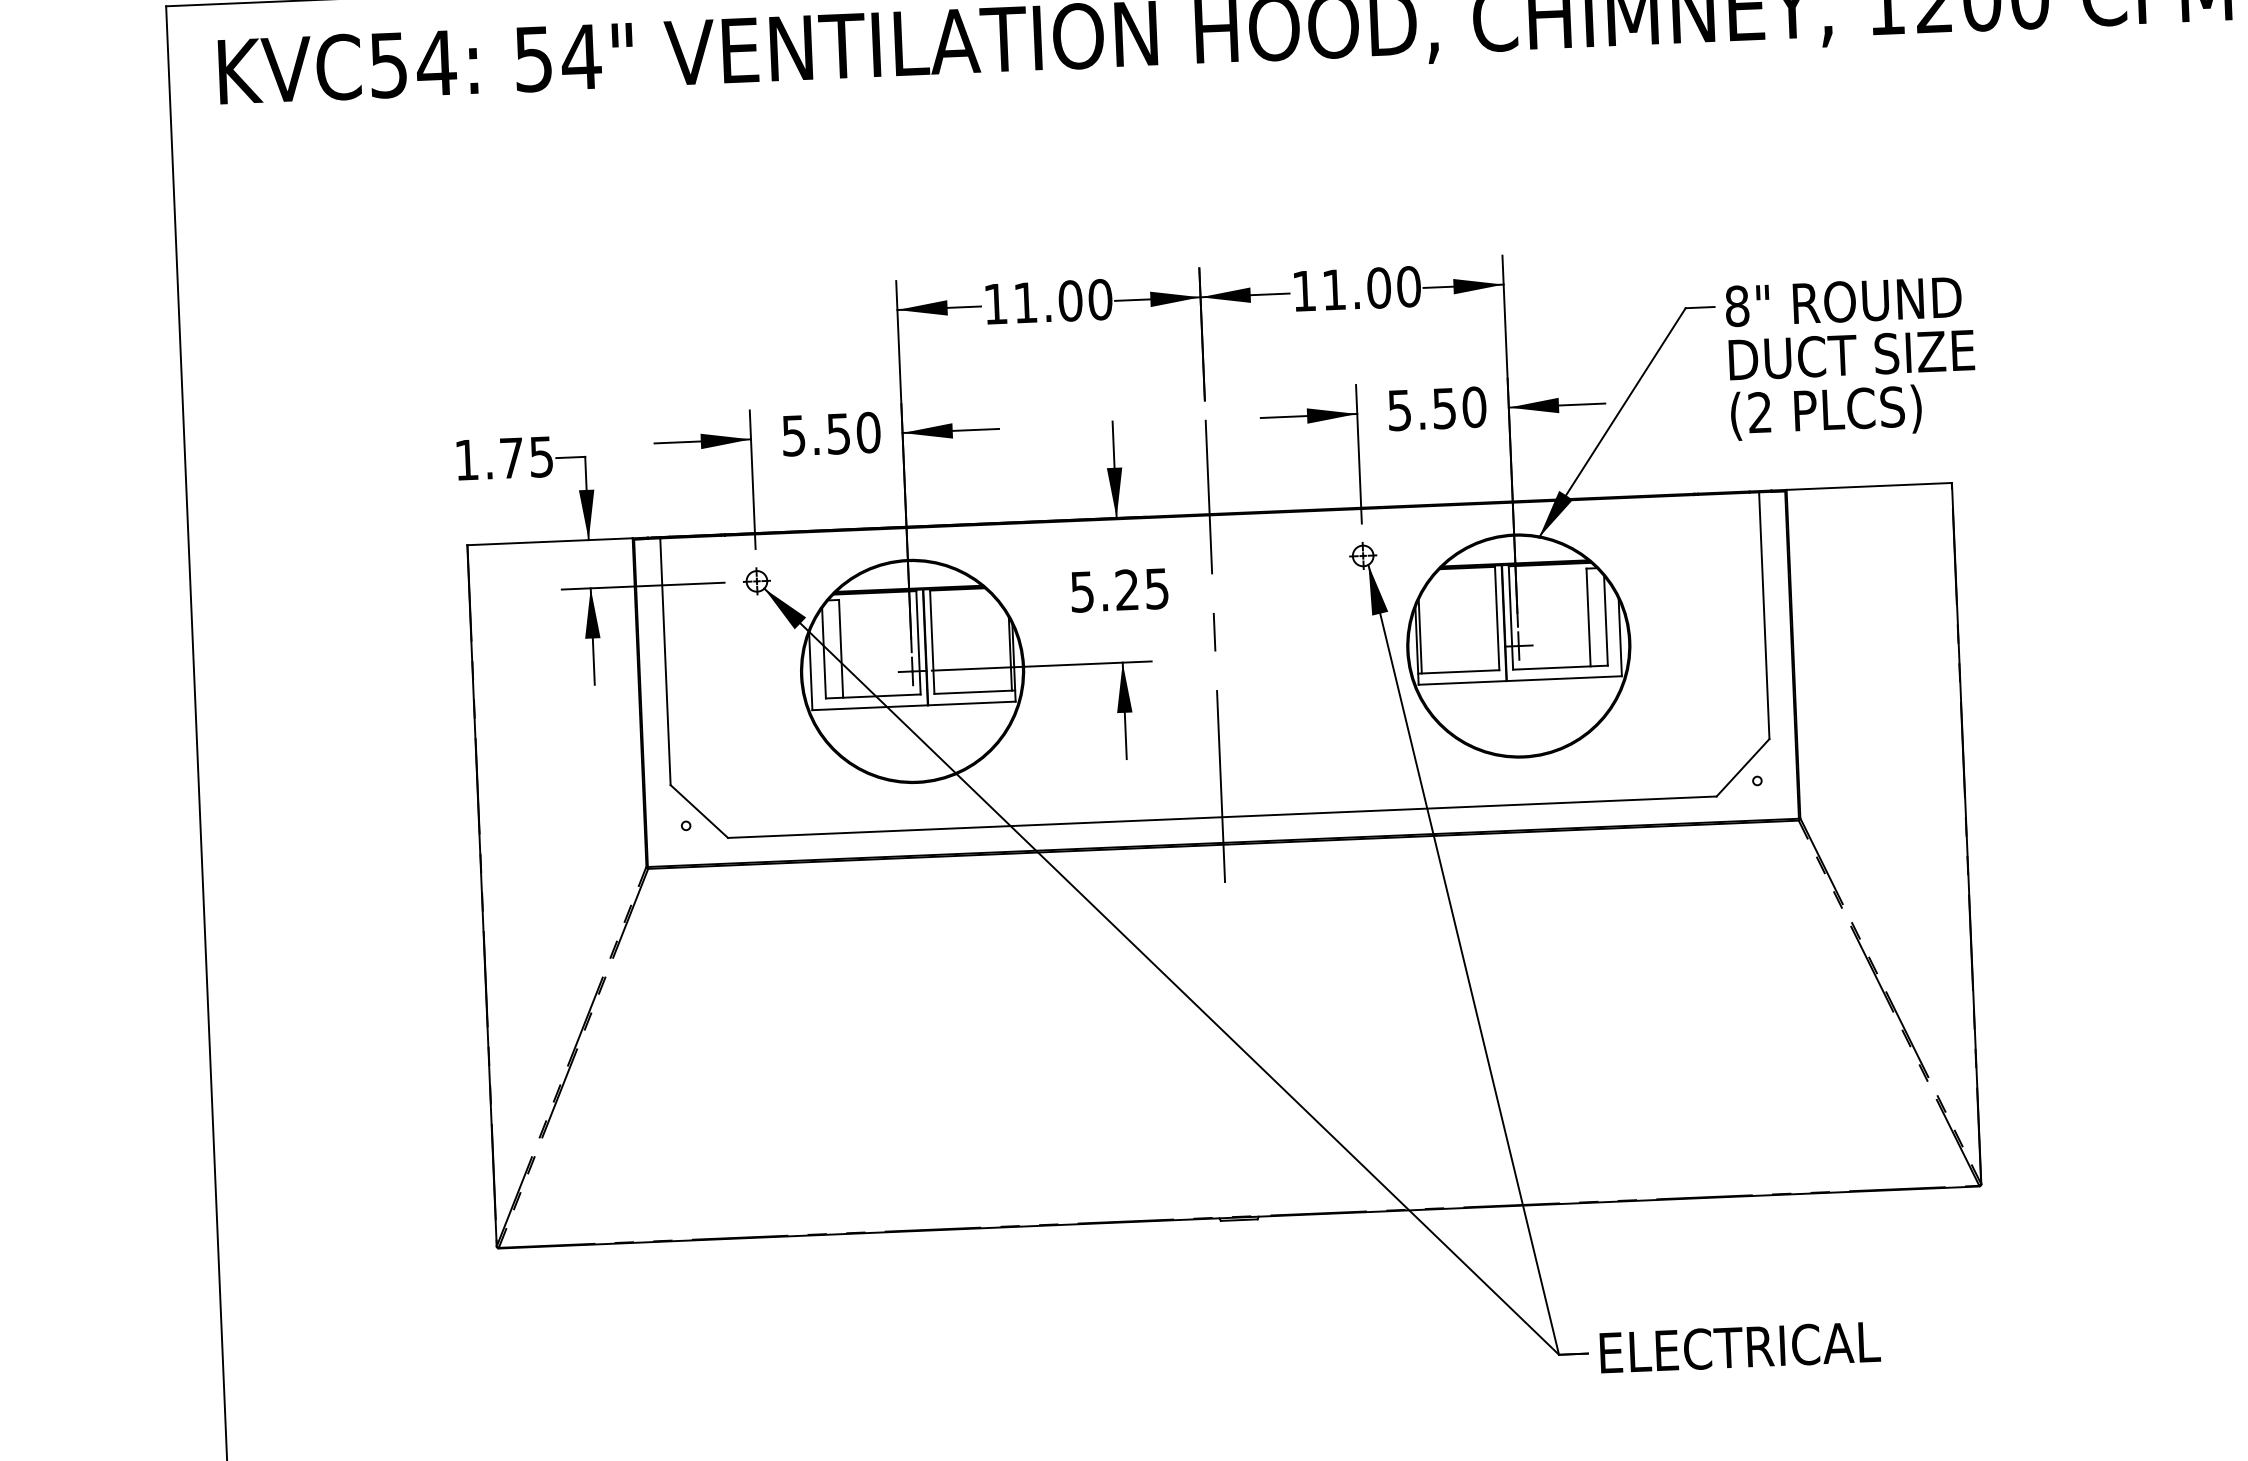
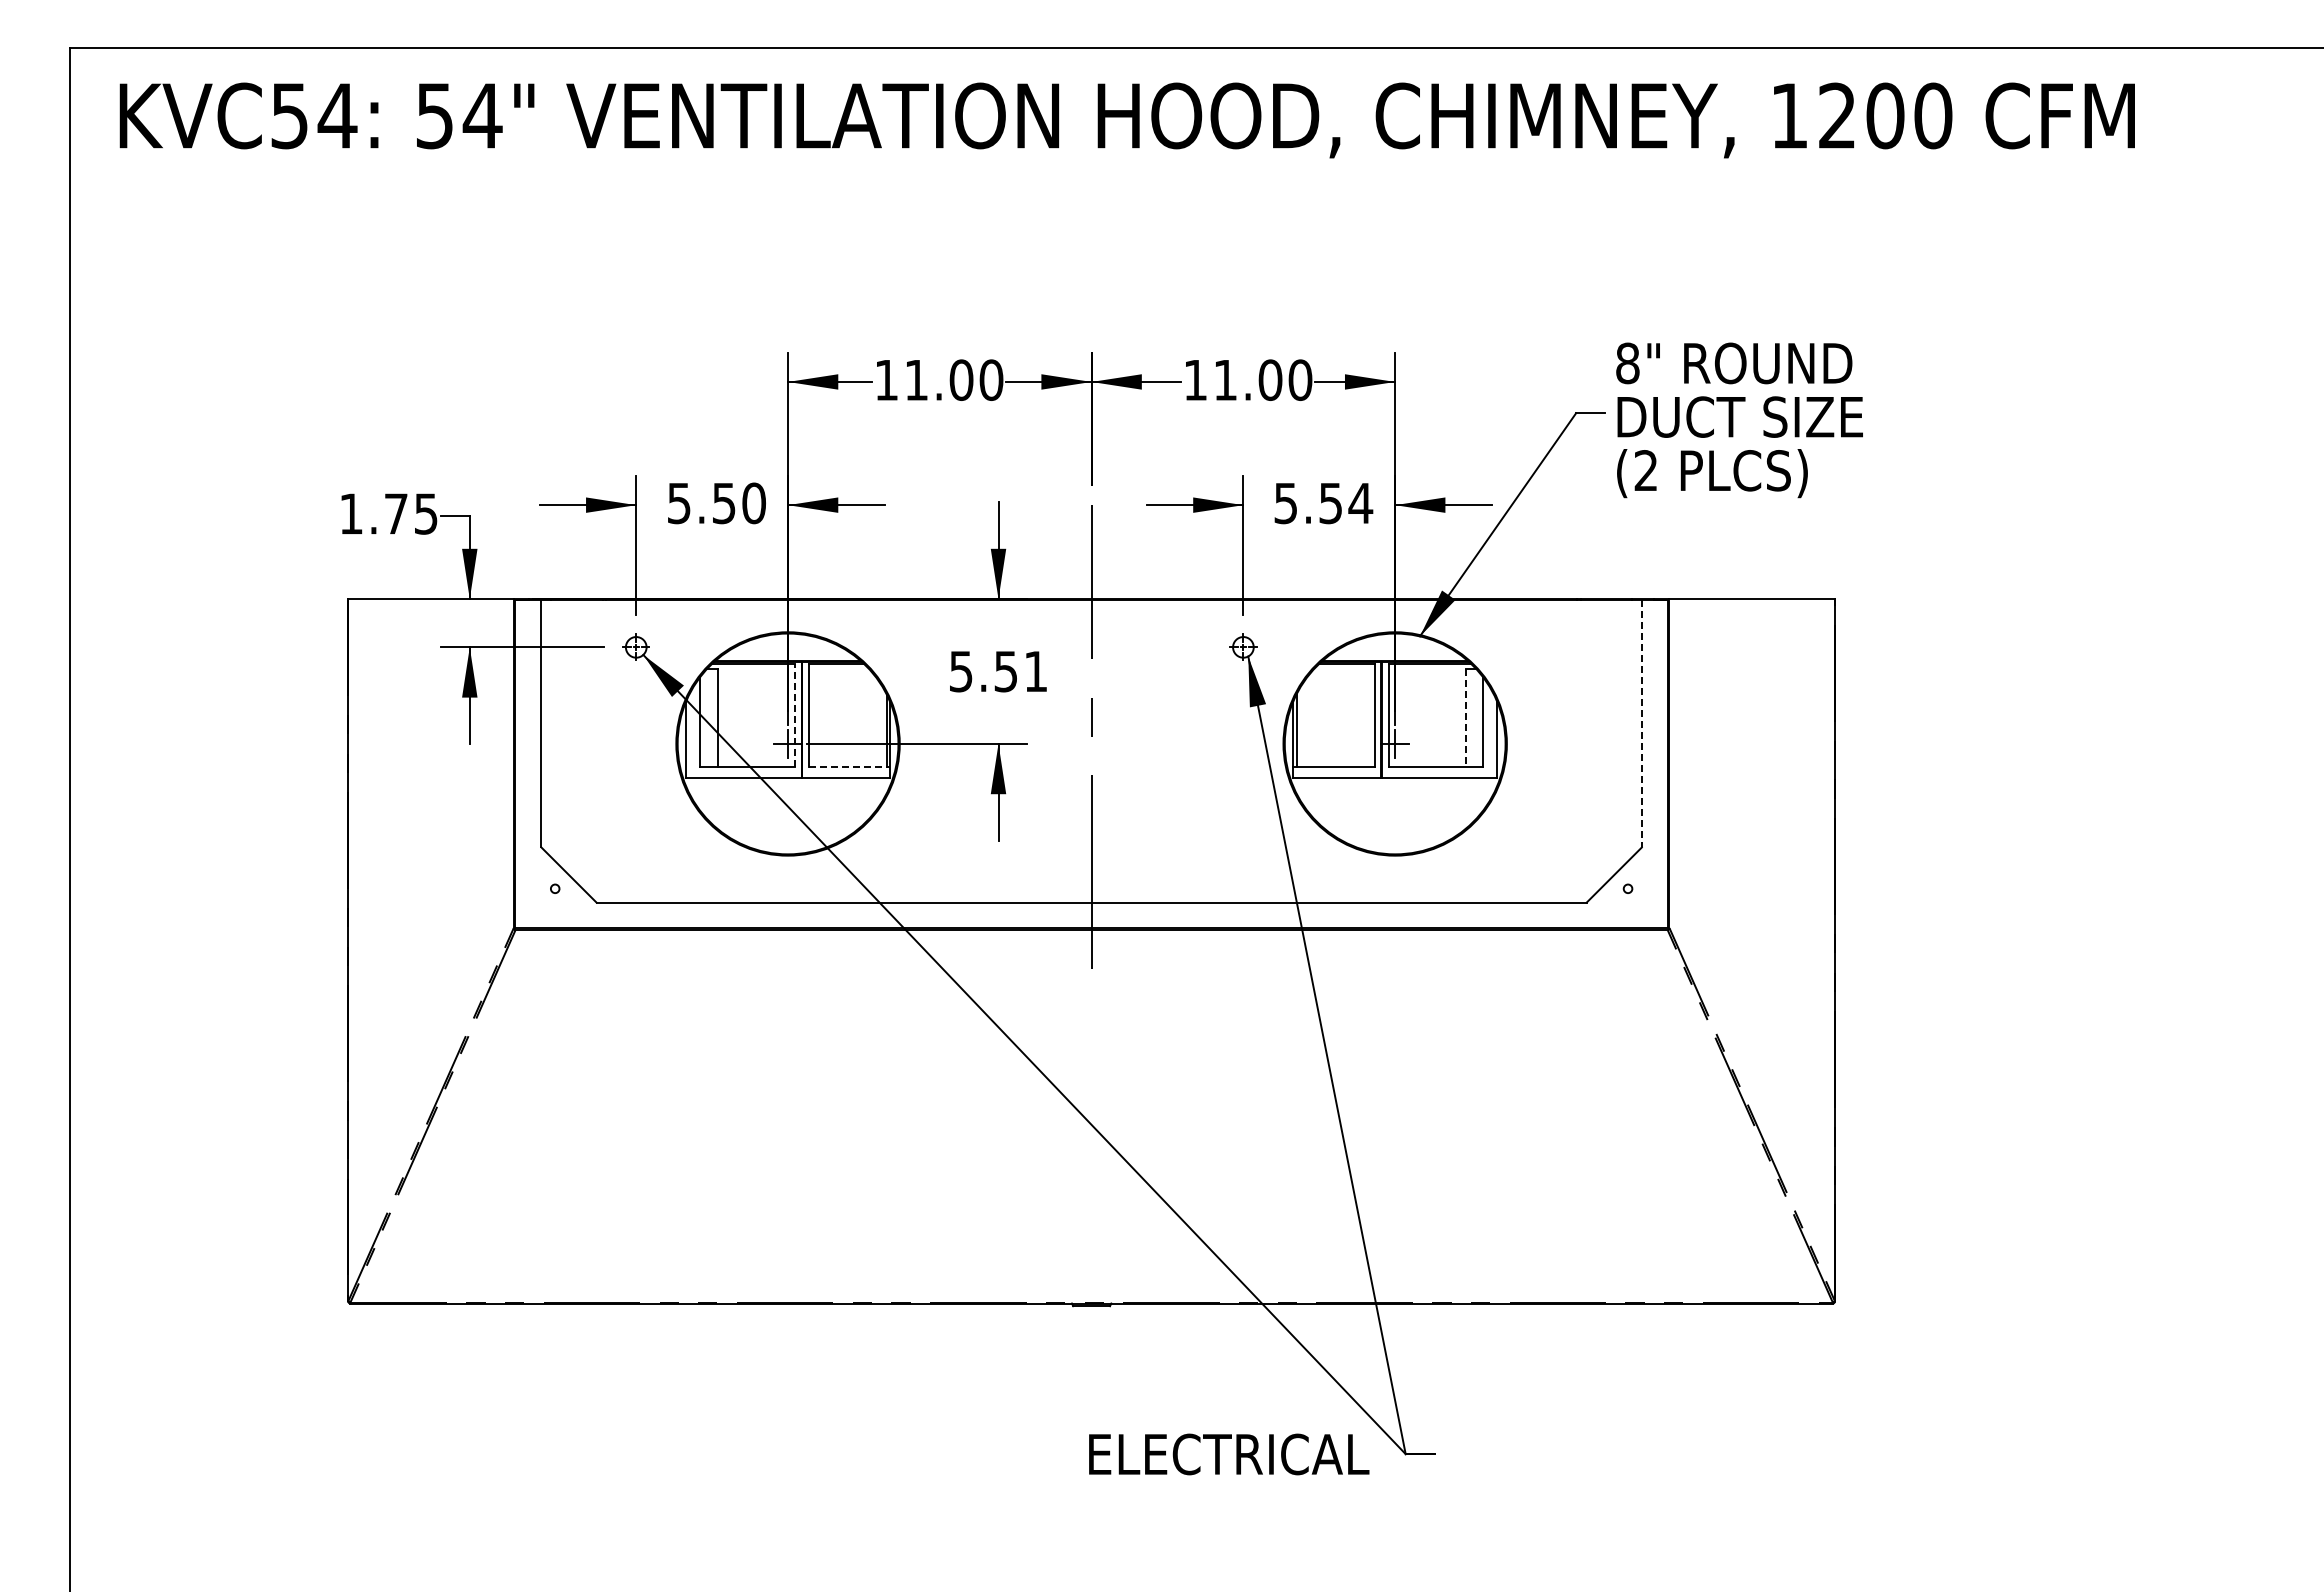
text: (1851, 358) -> (1739, 420), moved
text: (1474, 407) -> (1360, 503), 5.50 -> 5.54
text: (1141, 589) -> (1020, 671), 5.25 -> 5.51
line: (1763, 615) -> (1641, 723), solid -> dashed
line: (1588, 617) -> (1466, 718), solid -> dashed
line: (918, 642) -> (795, 715), solid -> dashed
line: (974, 692) -> (849, 767), solid -> dashed
text: (1740, 1347) -> (1229, 1454), moved

